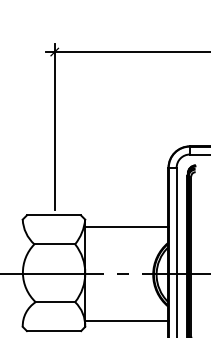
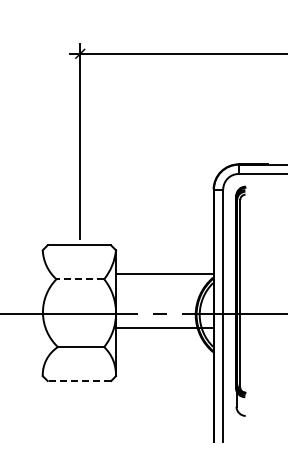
line: (126, 227) -> (164, 274), moved
line: (54, 244) -> (80, 279), solid -> dashed
line: (126, 320) -> (164, 327), moved
line: (54, 331) -> (79, 381), solid -> dashed

